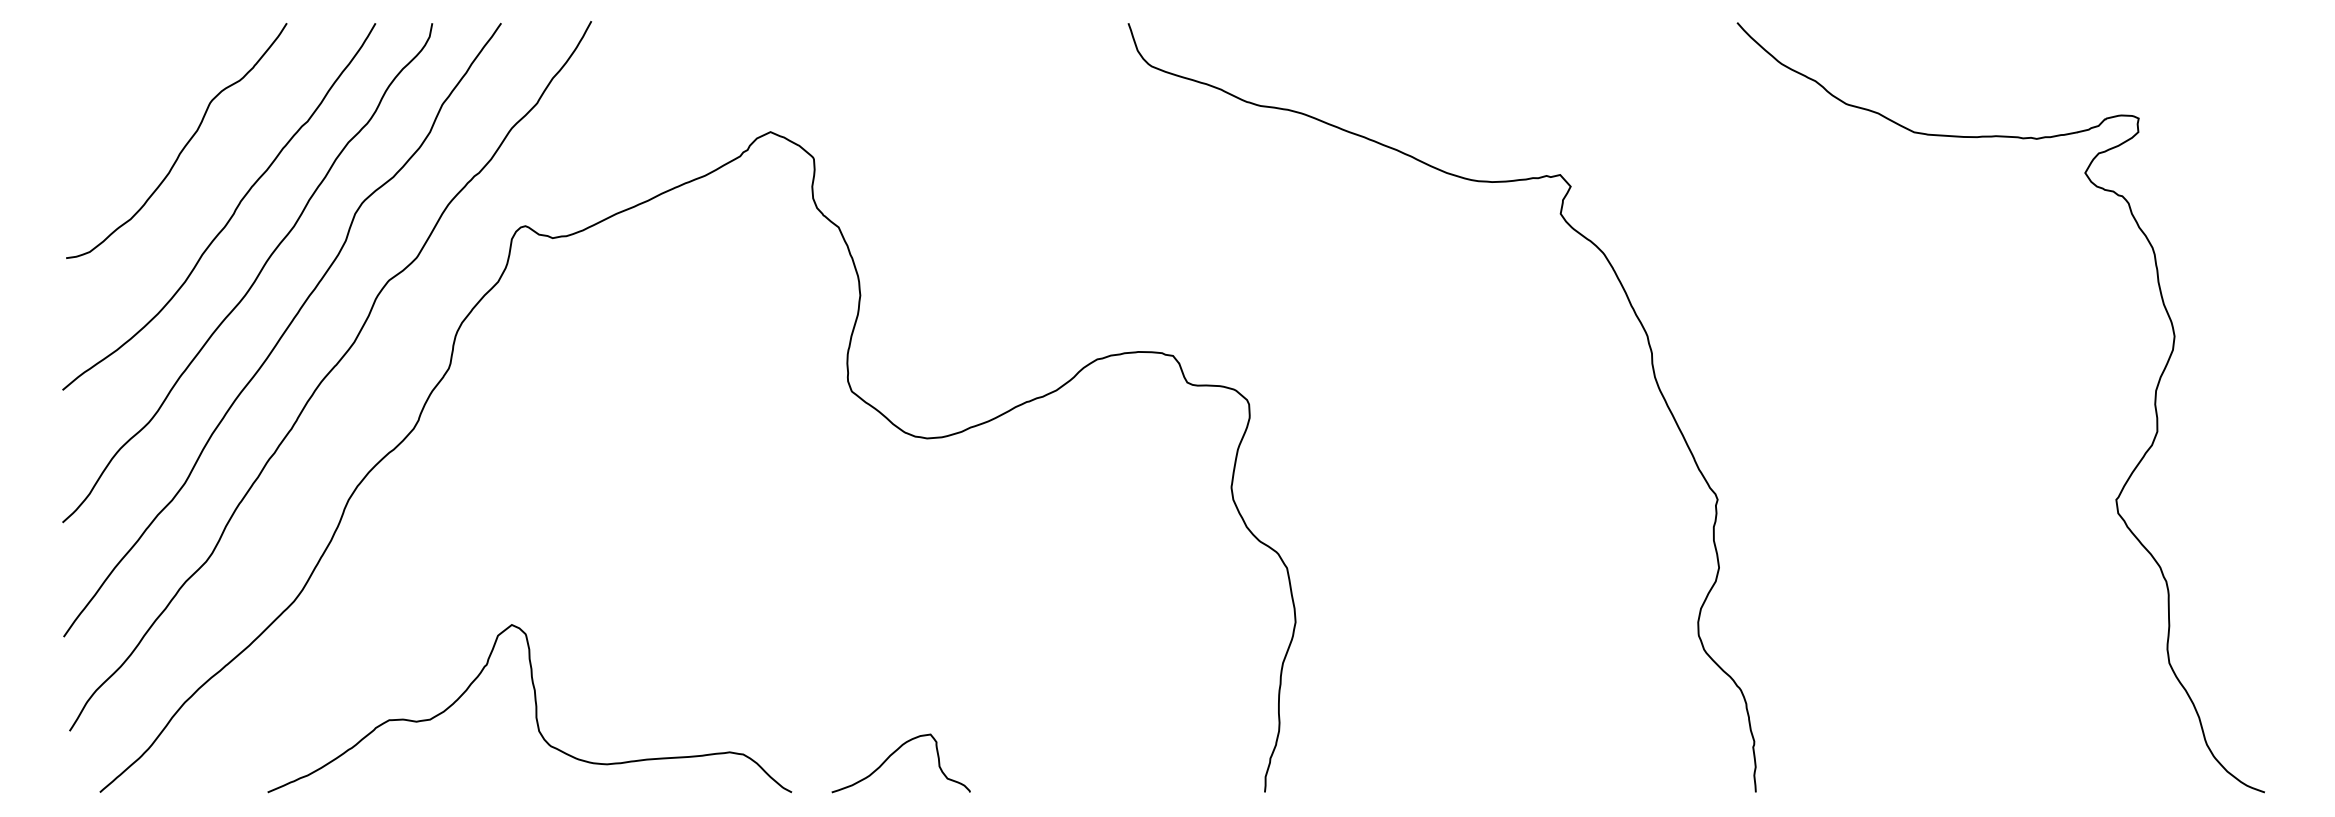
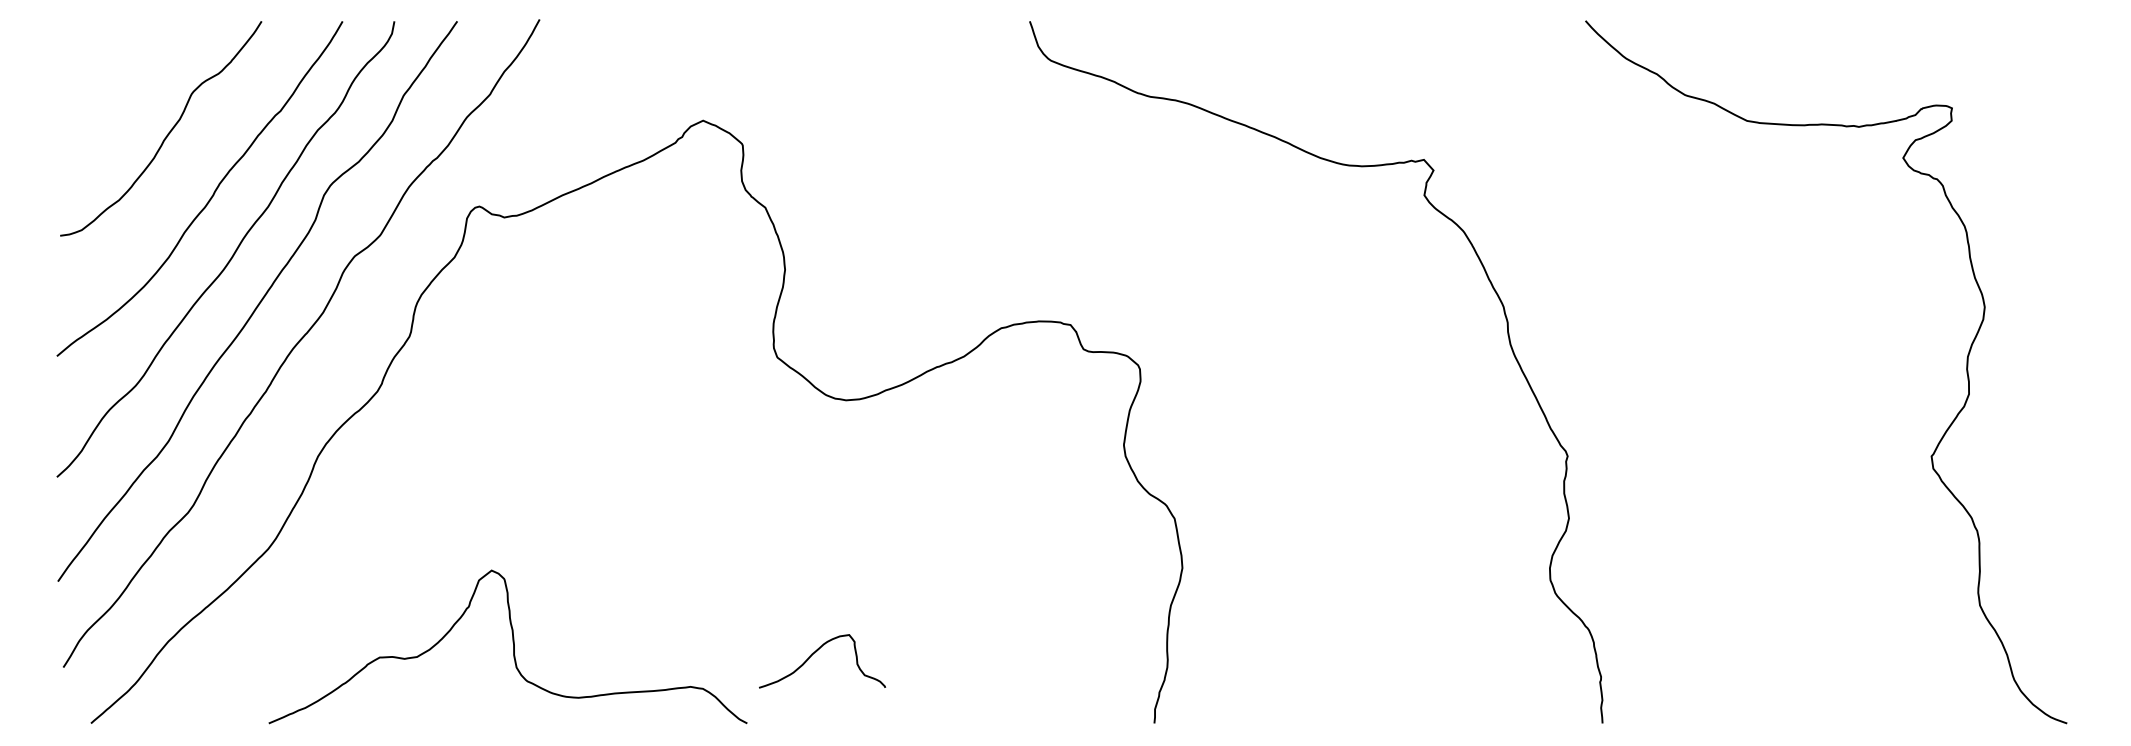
curve: (535, 708) -> (513, 646), moved
curve: (892, 755) -> (814, 654), moved

